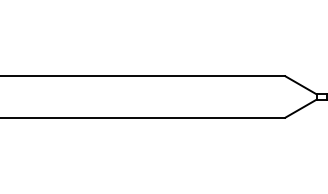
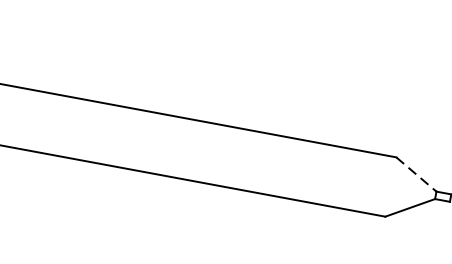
line: (301, 85) -> (417, 174), solid -> dashed

